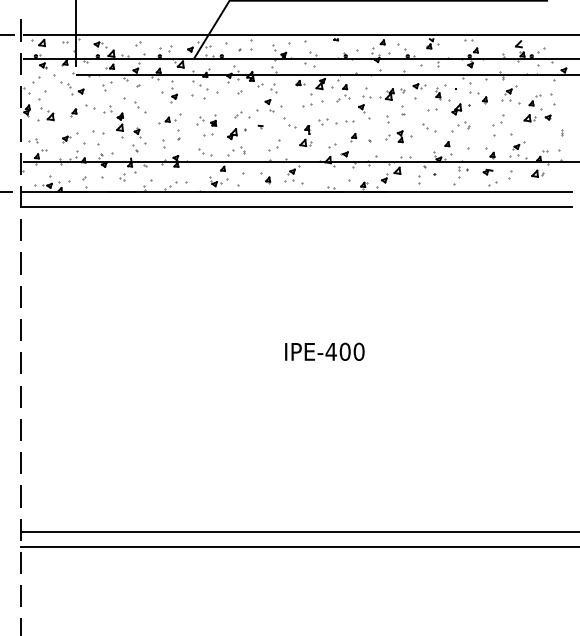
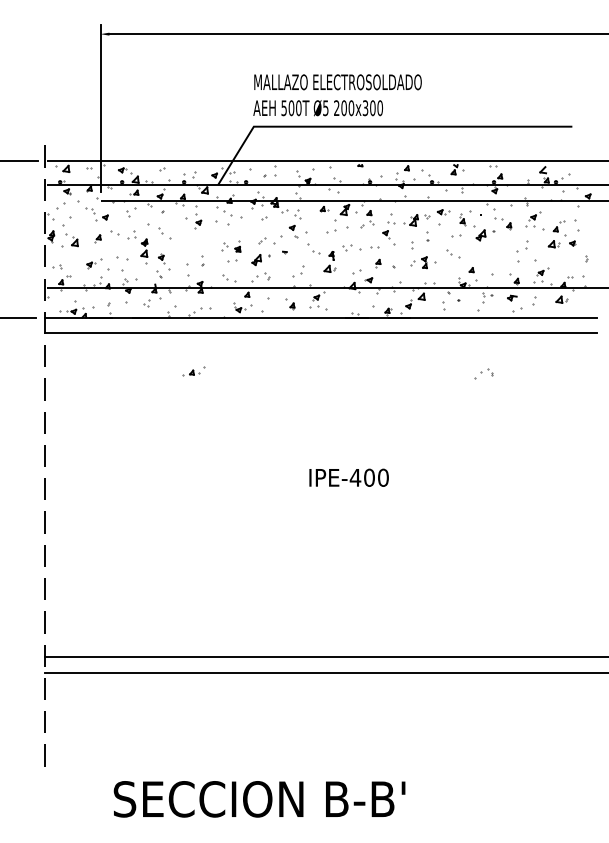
part: (169, 118) -> (193, 371), moved
part: (460, 126) -> (483, 373), moved
part: (163, 143) -> (187, 269), size x1.6

